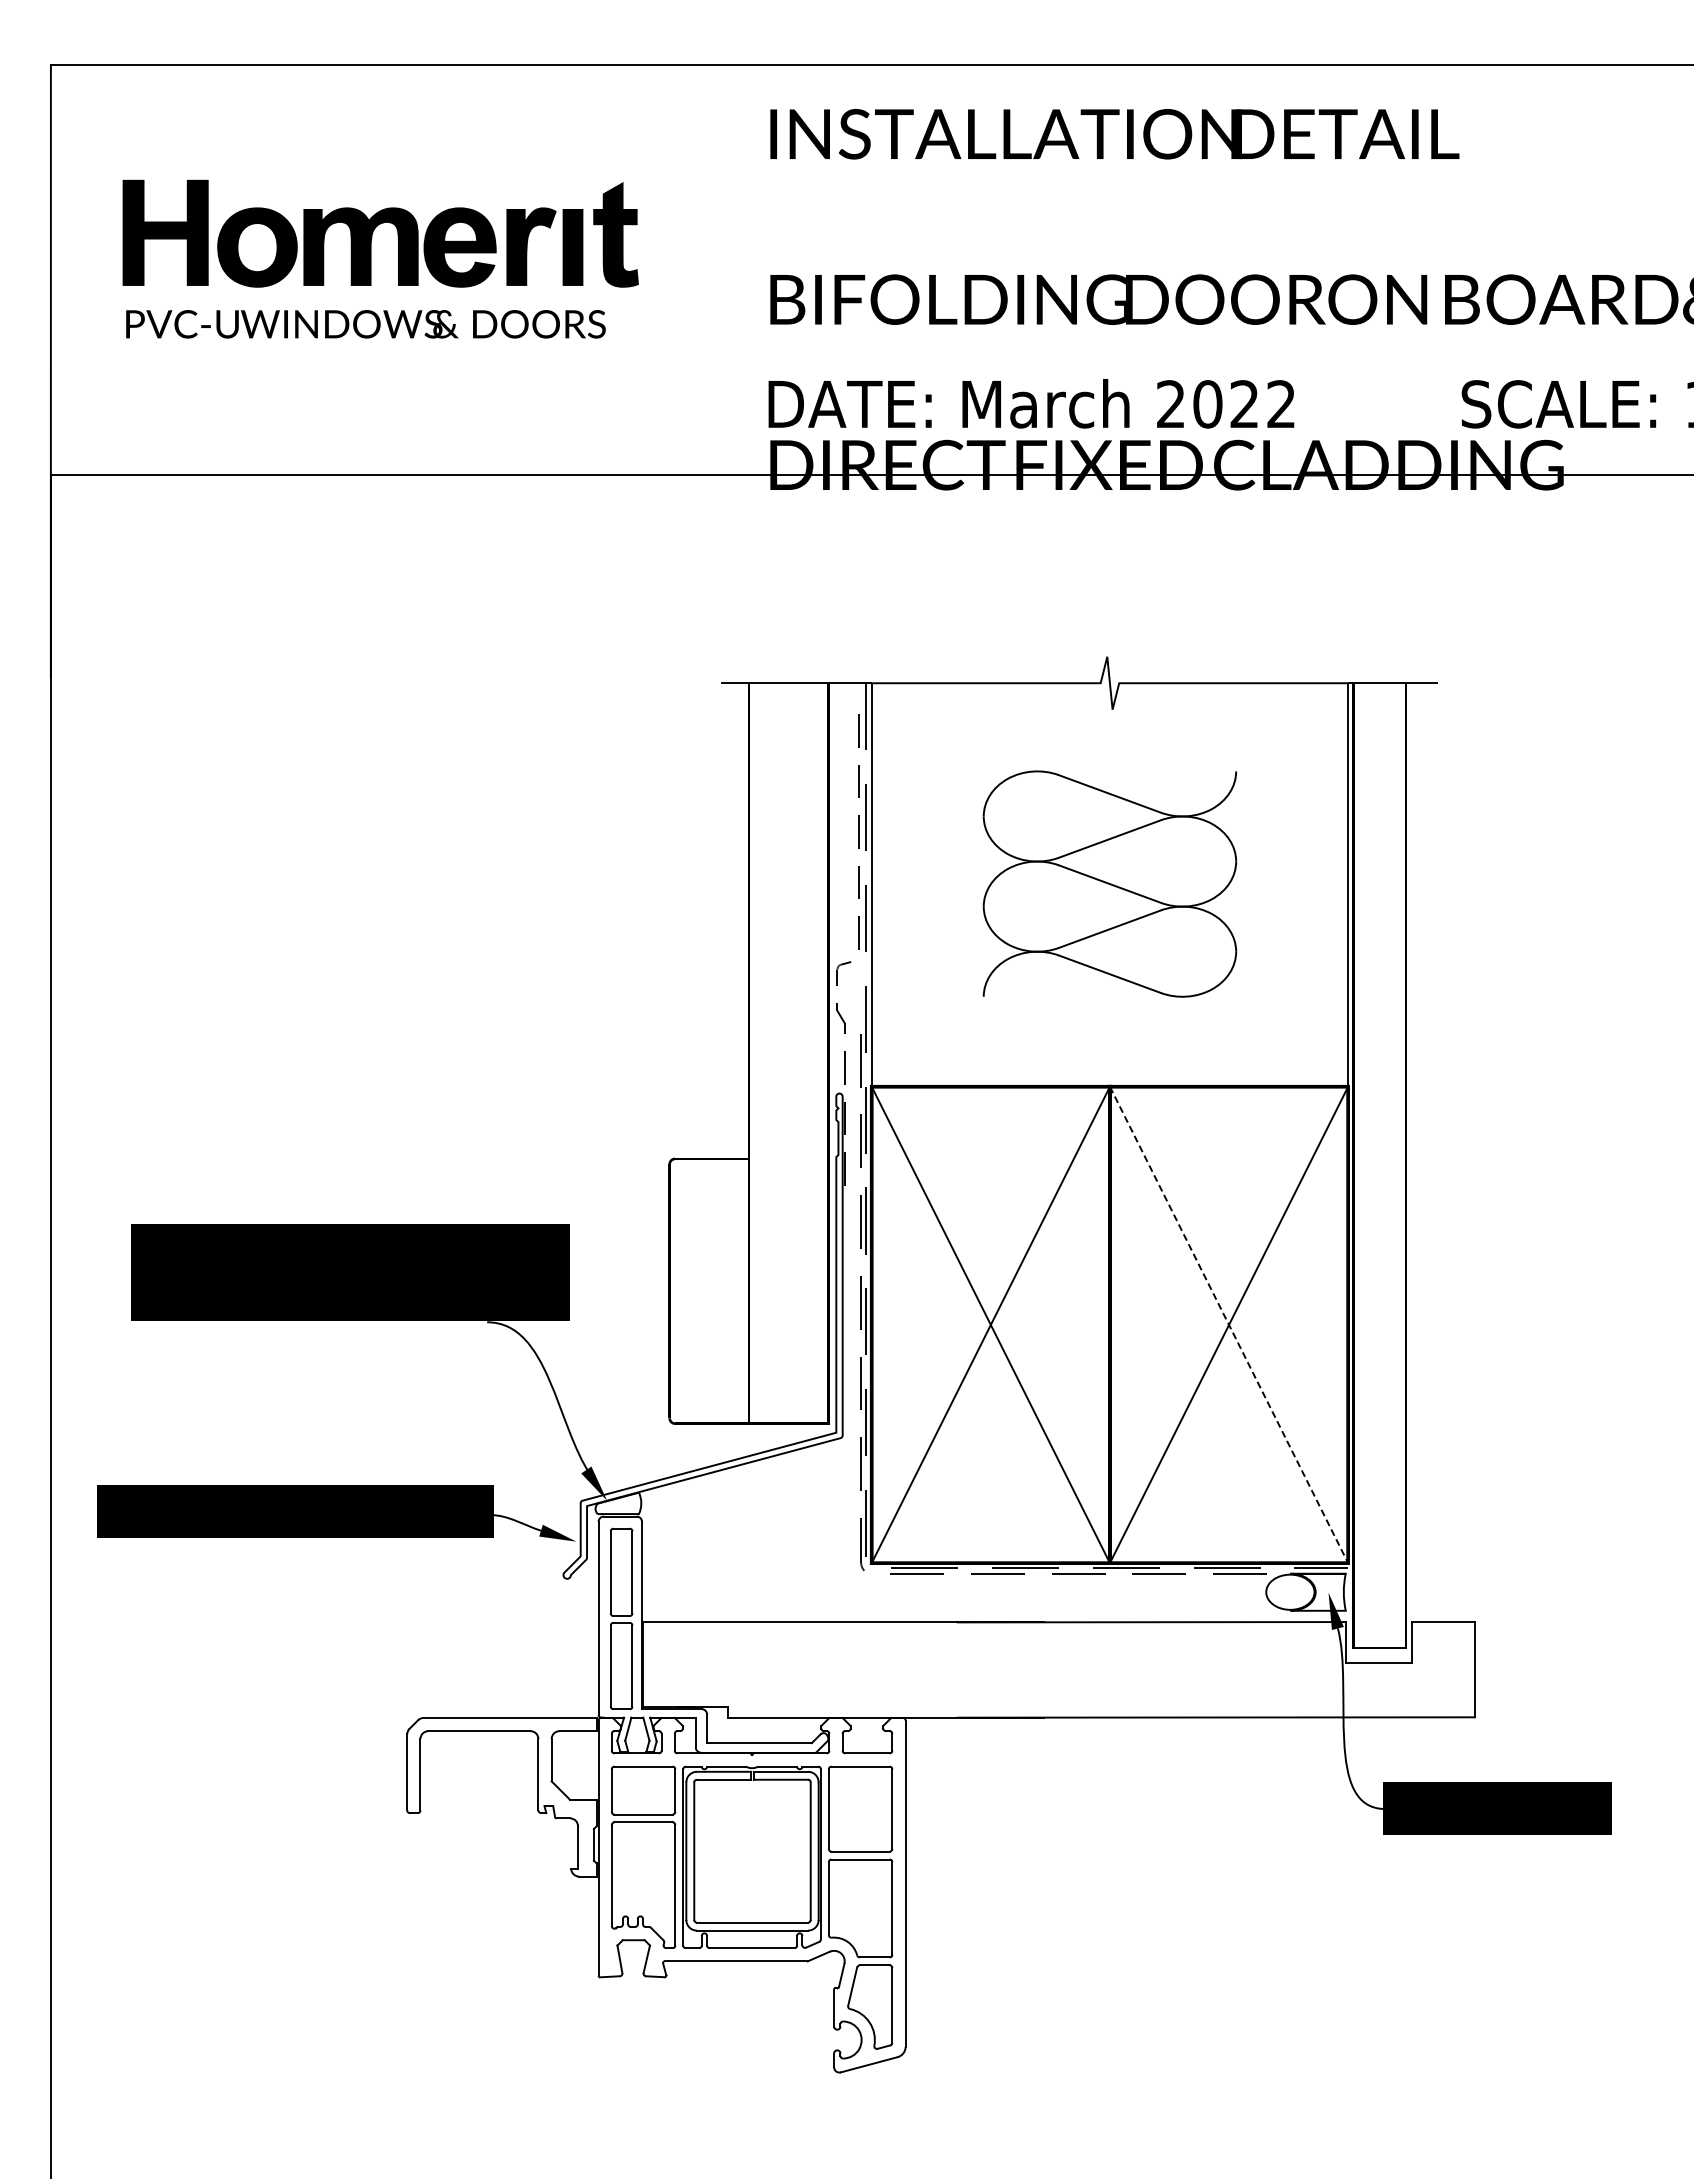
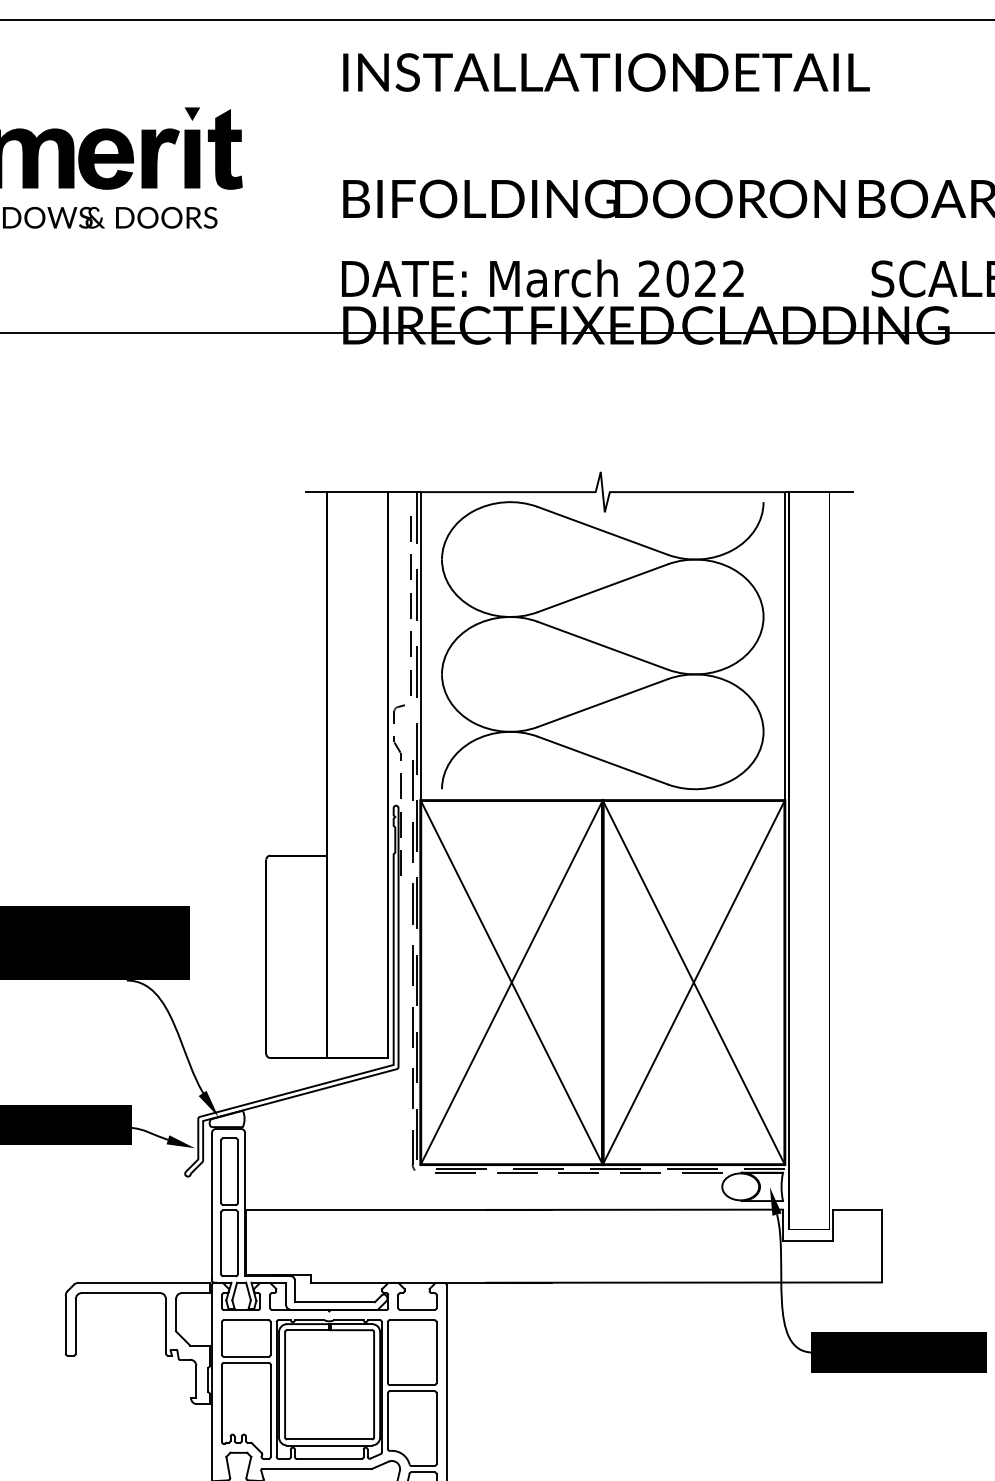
fill: (572, 188) -> (192, 114), added
part: (1109, 883) -> (602, 645), size x1.67
line: (1229, 1325) -> (694, 983), dashed -> solid

